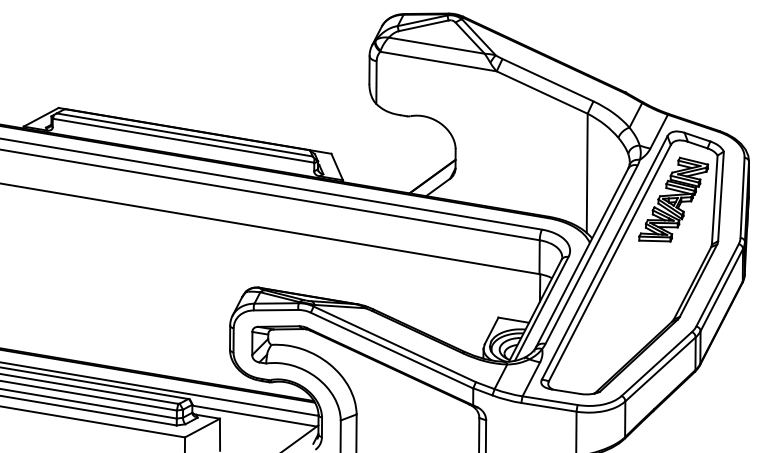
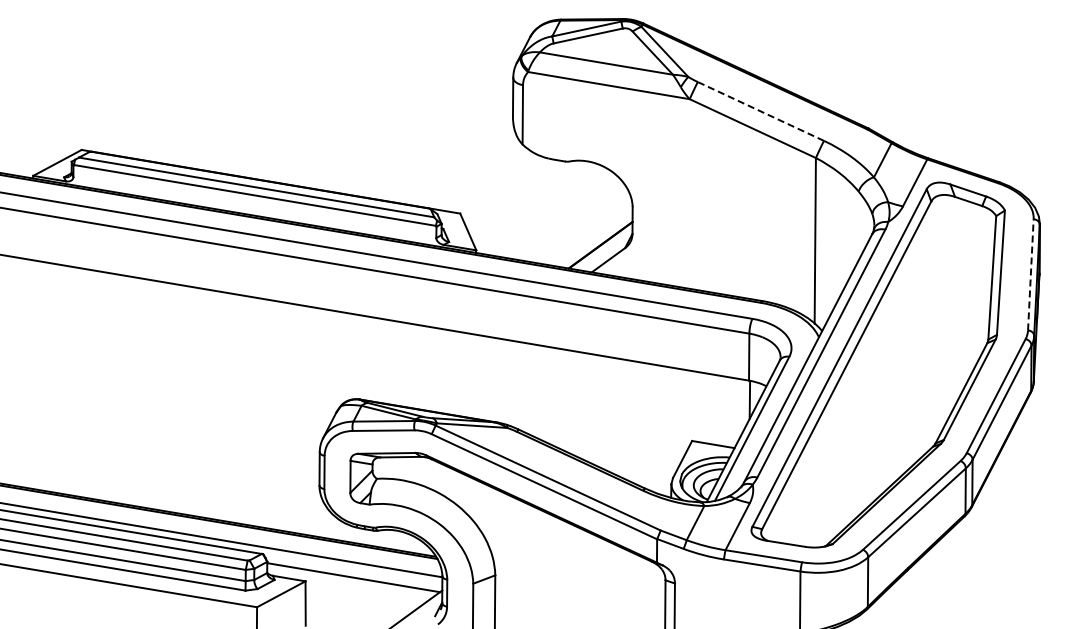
line: (547, 80) -> (760, 111), solid -> dashed
line: (742, 197) -> (1030, 274), solid -> dashed
part: (673, 199) -> (934, 277), removed

